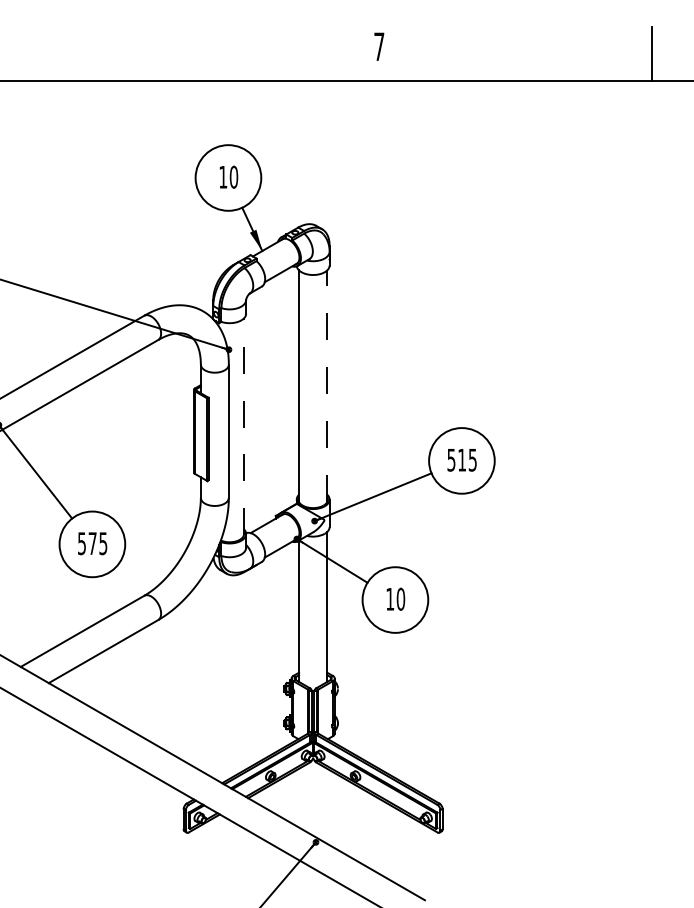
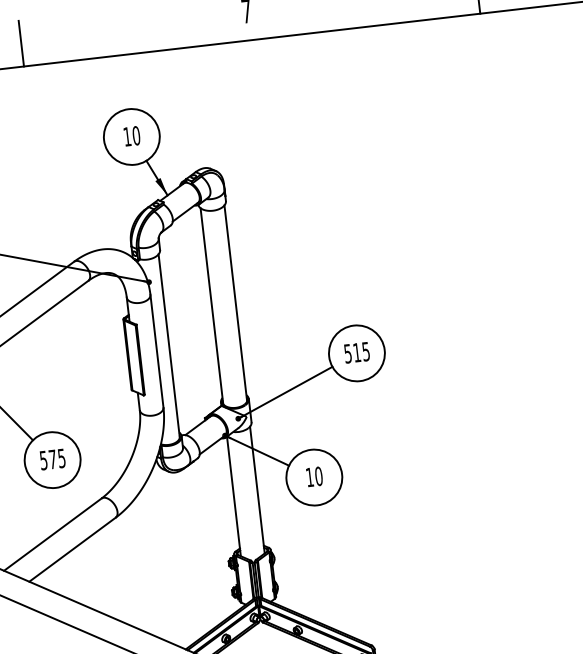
line: (112, 54) -> (21, 43), added
line: (327, 386) -> (236, 303), dashed -> solid
line: (243, 426) -> (168, 345), dashed -> solid

